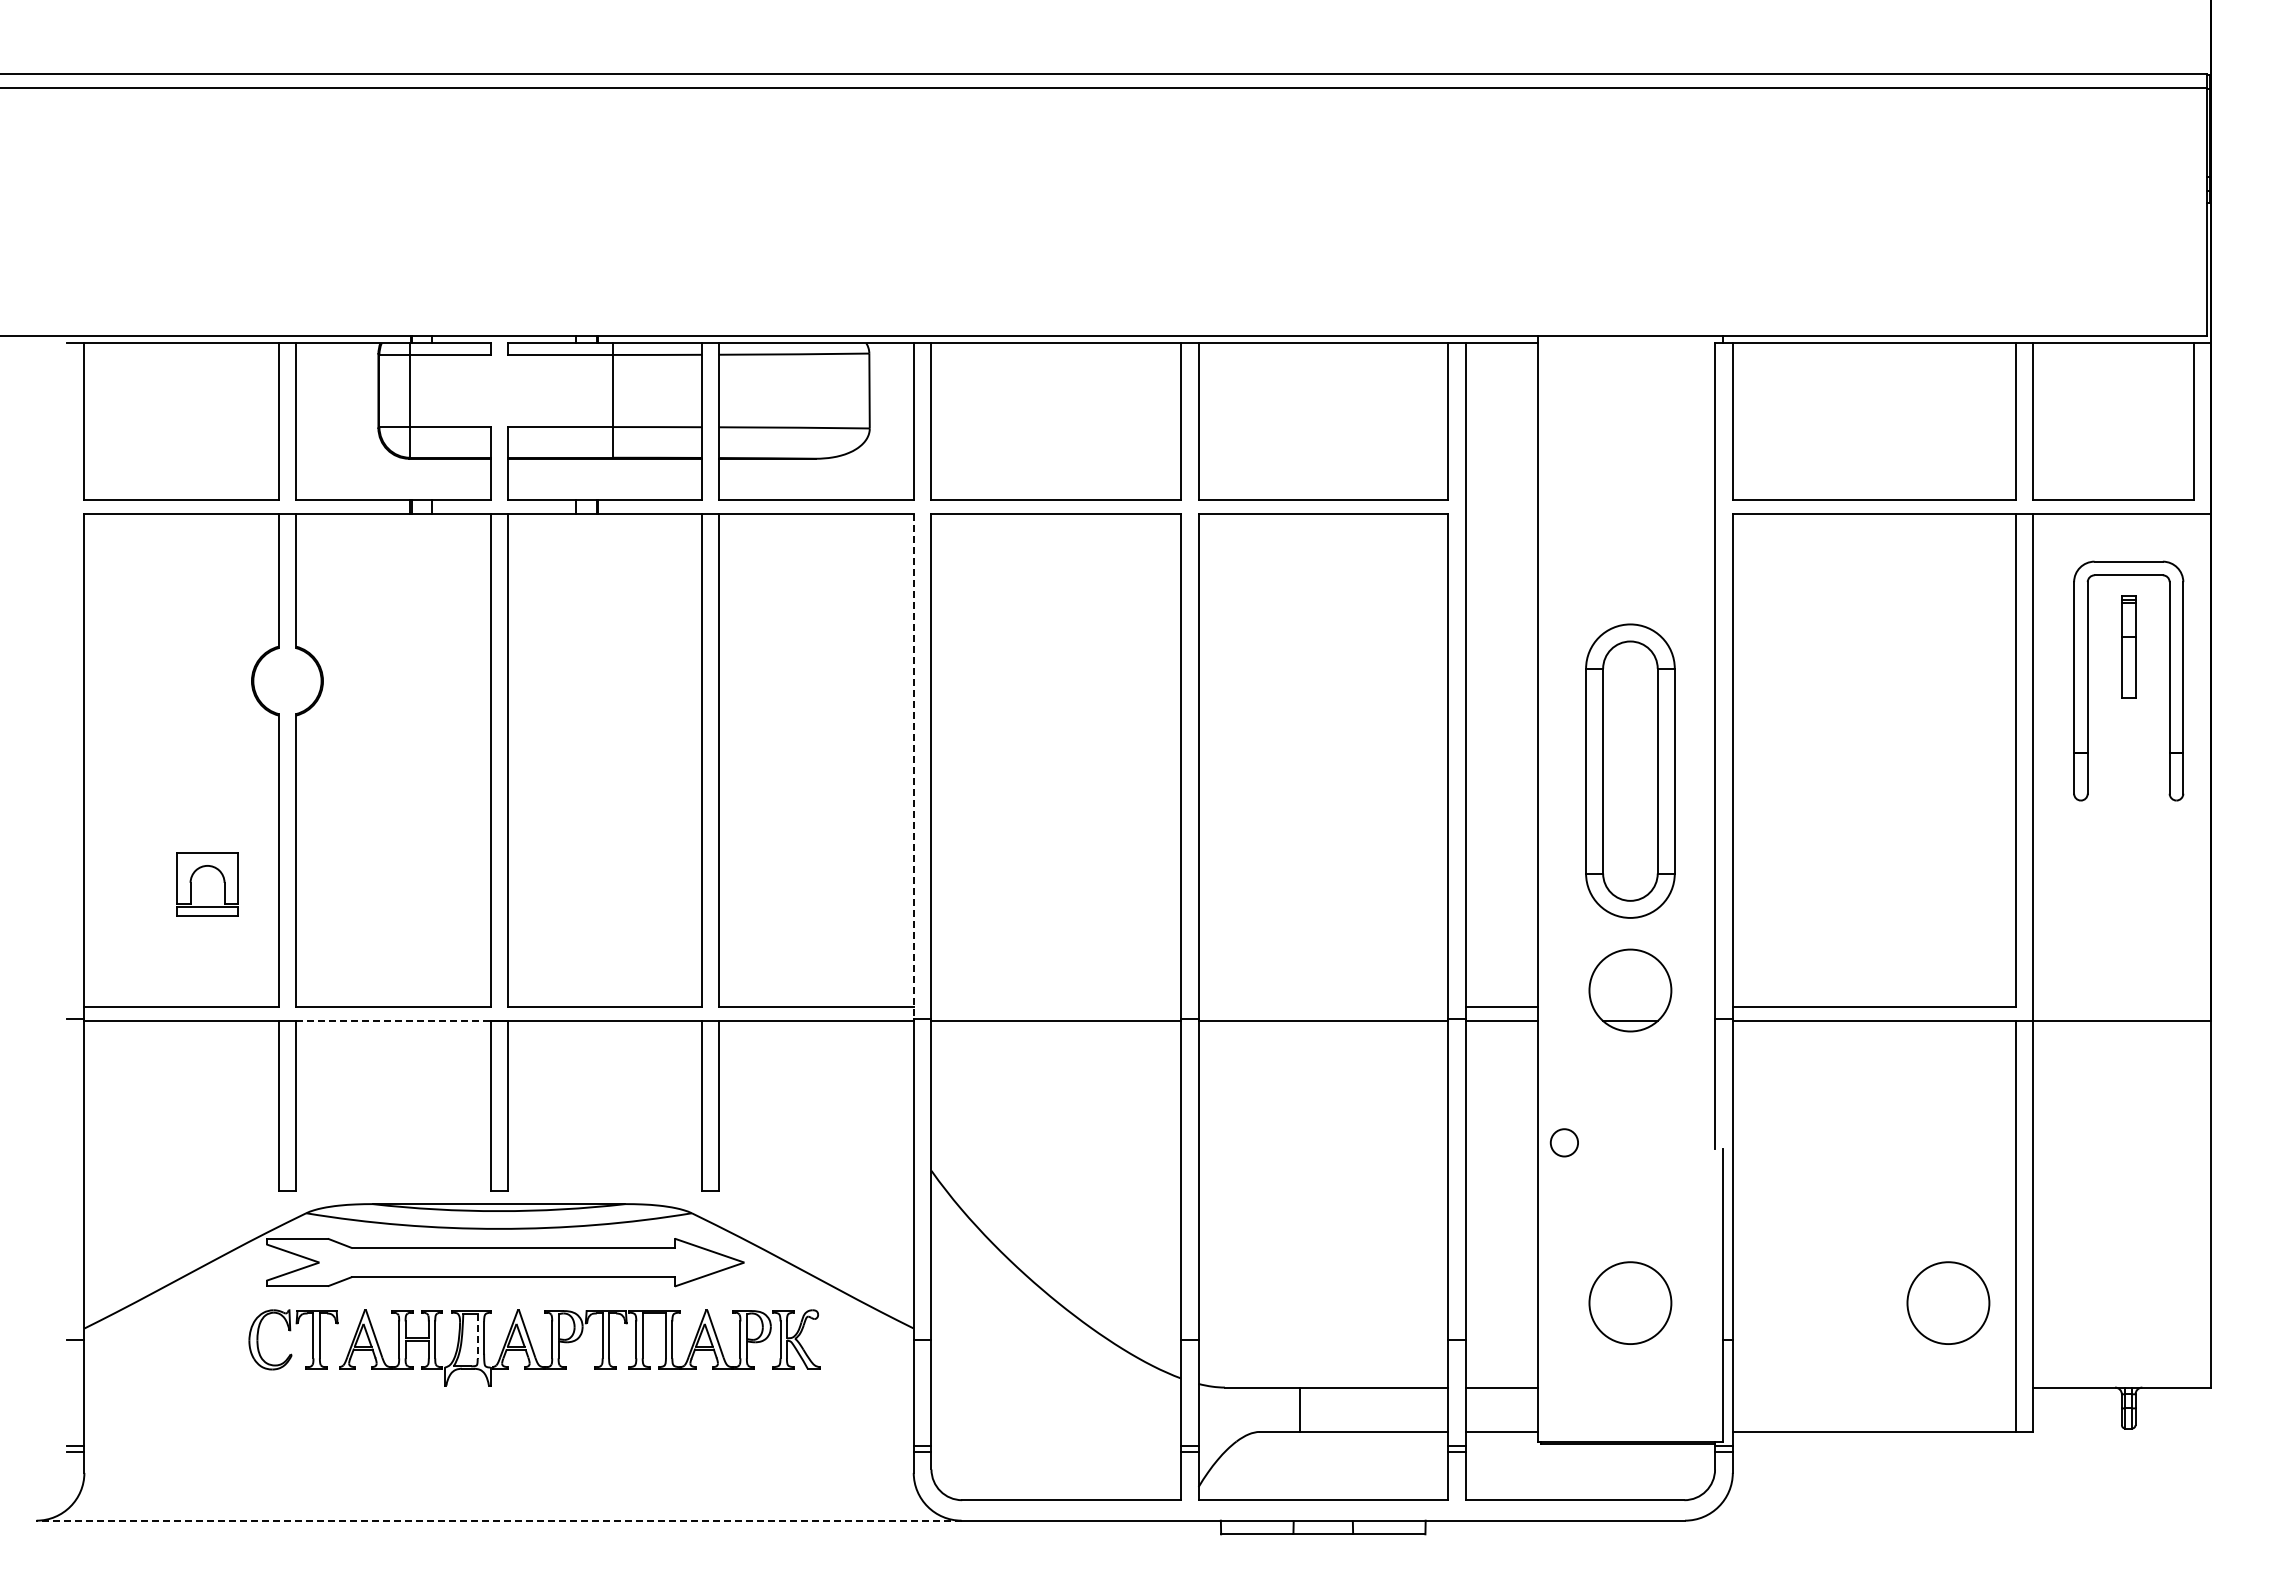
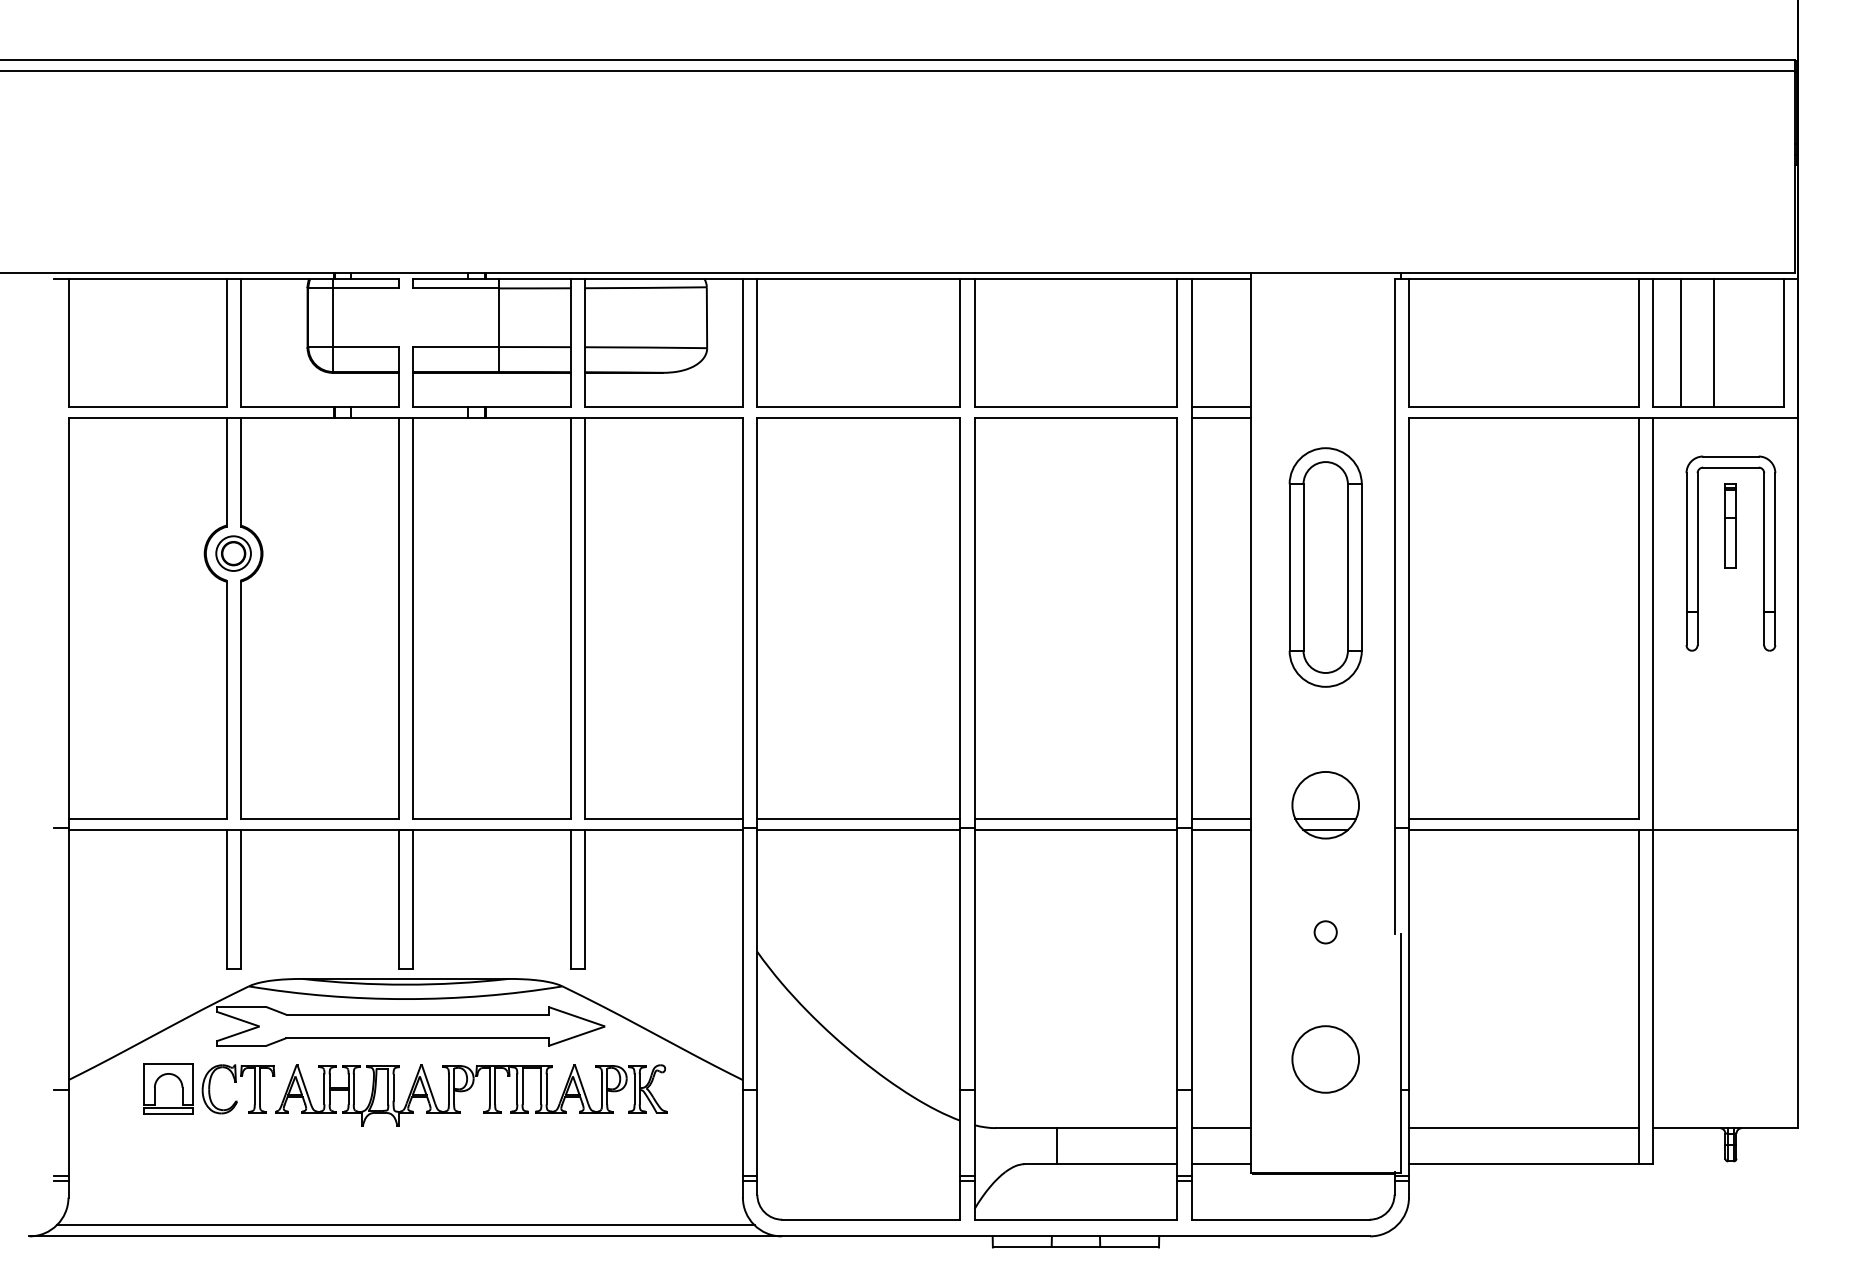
line: (2067, 421) -> (1681, 342), added
line: (2108, 421) -> (1714, 342), added
line: (1501, 500) -> (1220, 406), added
line: (1501, 513) -> (1220, 417), added
part: (287, 680) -> (233, 553), added
line: (913, 766) -> (742, 623), dashed -> solid
part: (1630, 770) -> (1325, 566), moved
part: (191, 884) -> (155, 1089), moved
line: (1055, 1006) -> (858, 818), added
line: (1322, 1006) -> (1075, 818), added
line: (1629, 1006) -> (1324, 818), added
line: (393, 1020) -> (319, 829), dashed -> solid
circle: (1563, 1142) -> (1324, 932), moved
circle: (1948, 1302) -> (1584, 1058), removed
line: (477, 1337) -> (388, 1087), dashed -> solid
line: (1874, 1387) -> (1524, 1128), added
line: (499, 1507) -> (406, 1225), added
line: (498, 1520) -> (405, 1236), dashed -> solid

